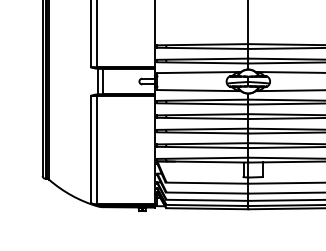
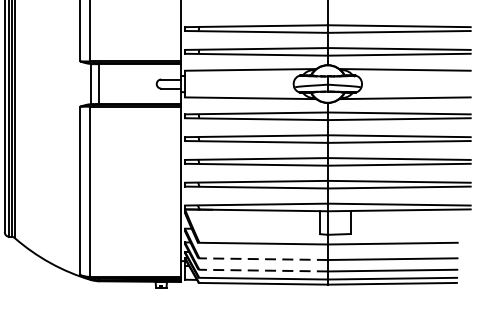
line: (206, 193) -> (262, 259), solid -> dashed
line: (206, 200) -> (262, 270), solid -> dashed

